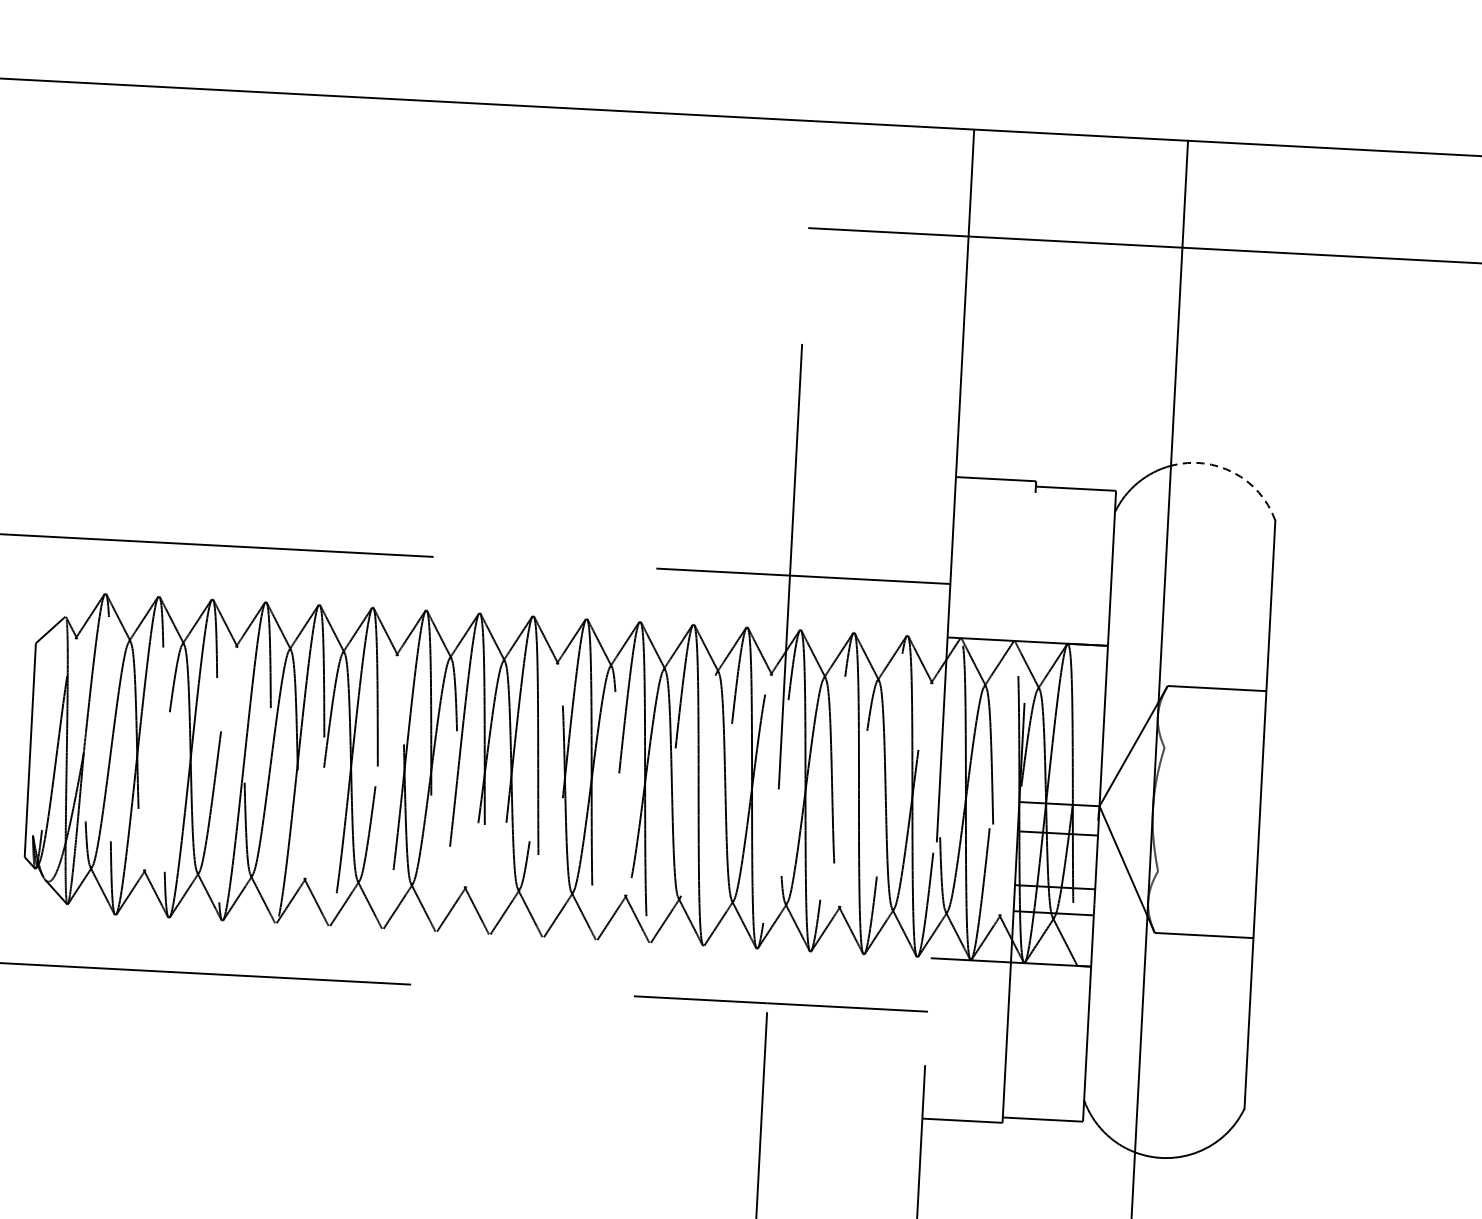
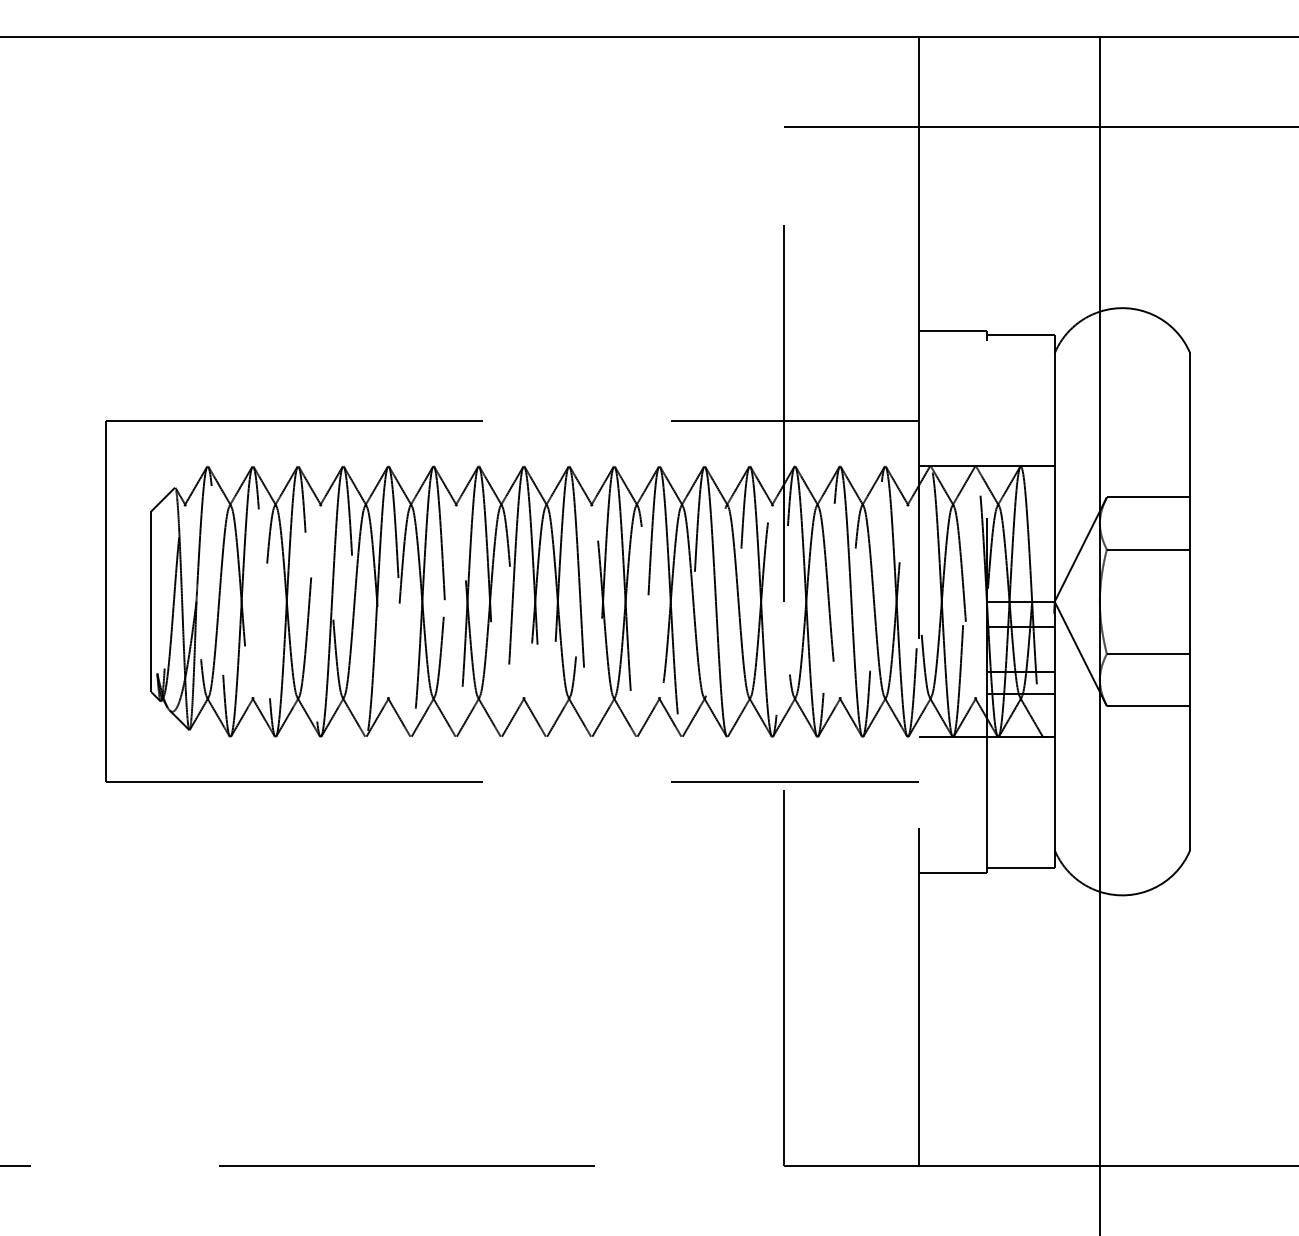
arc: (1234, 472) -> (1153, 314), dashed -> solid
line: (1213, 750) -> (1148, 549), added
line: (1207, 873) -> (1148, 653), added

